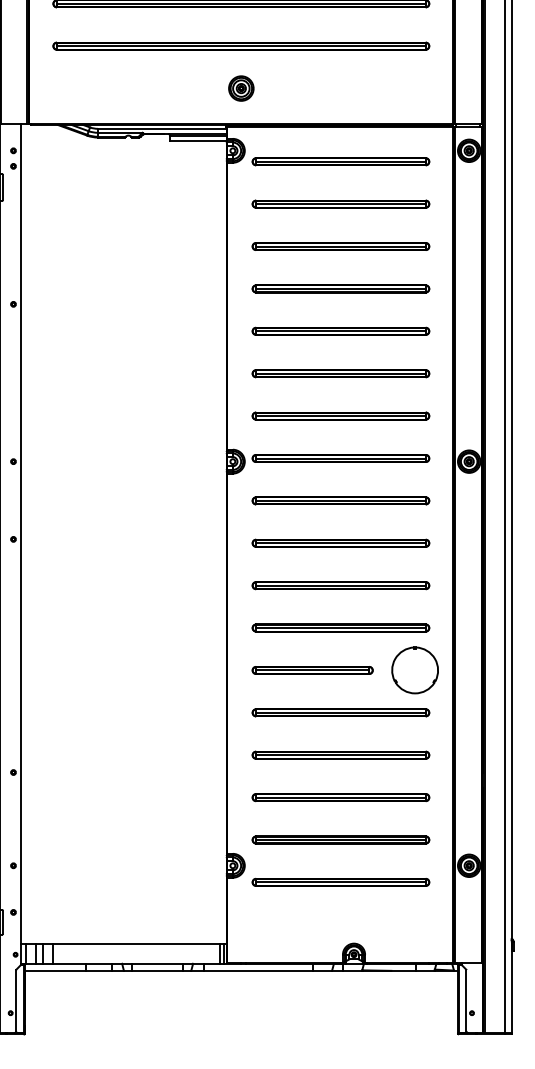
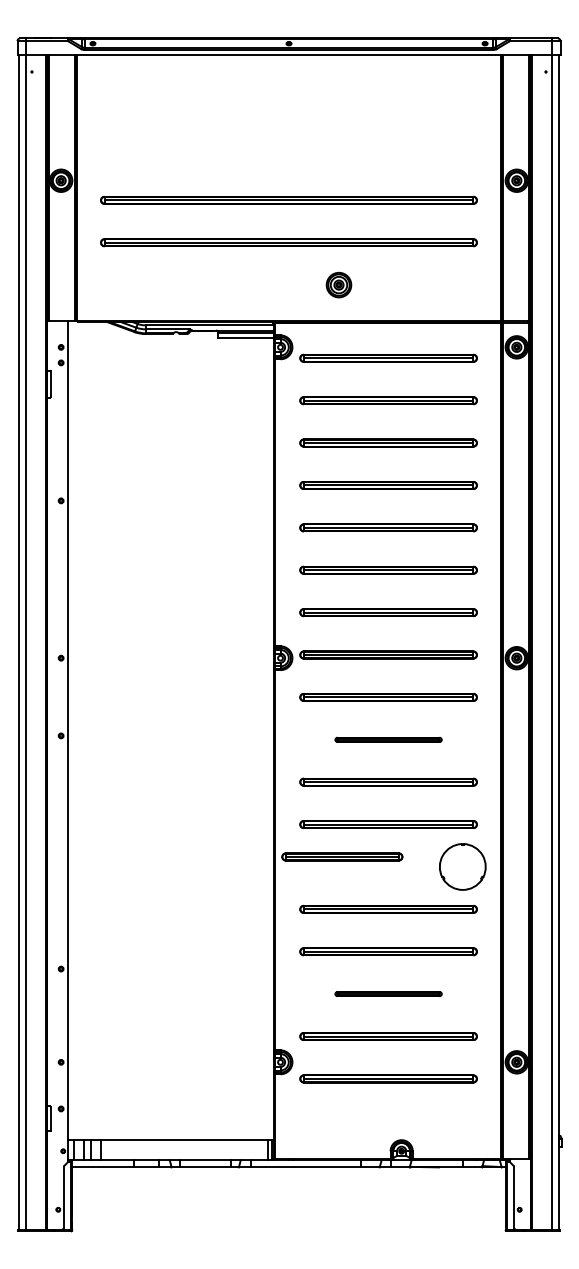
part: (240, 87) -> (338, 284), moved
part: (340, 542) -> (388, 739), size x0.6
part: (312, 669) -> (342, 856), moved
part: (340, 796) -> (388, 993), size x0.6

